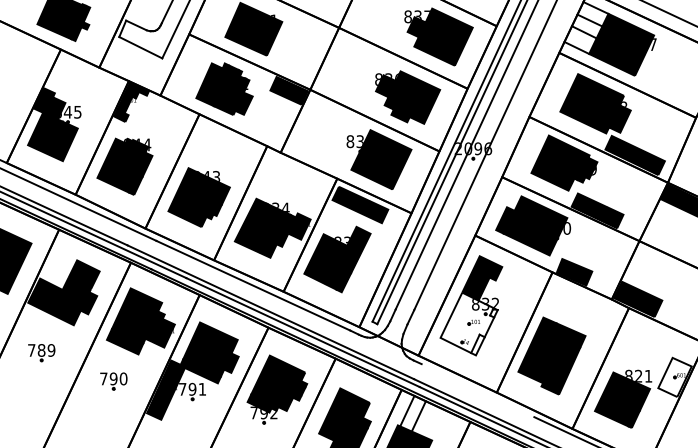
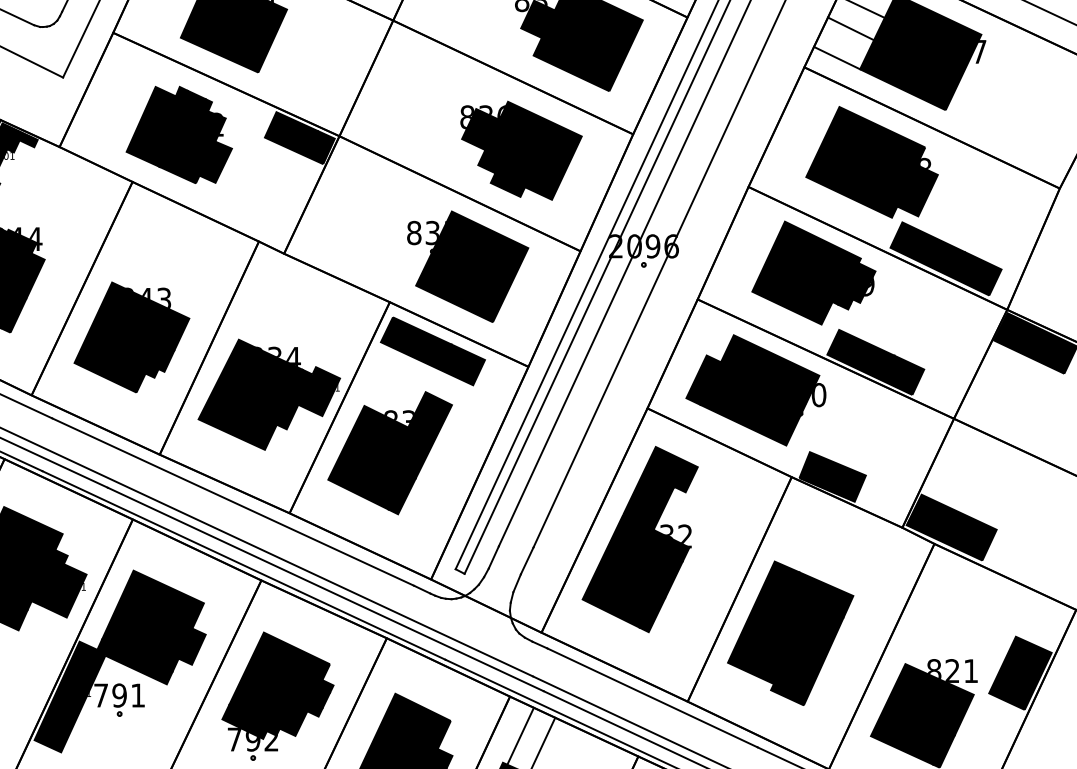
fill: (468, 323) -> (634, 572), added
fill: (674, 377) -> (1019, 673), added
line: (477, 390) -> (651, 697), added

